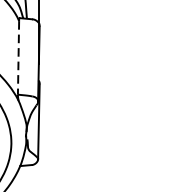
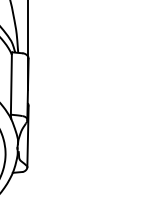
line: (18, 57) -> (11, 84), dashed -> solid

